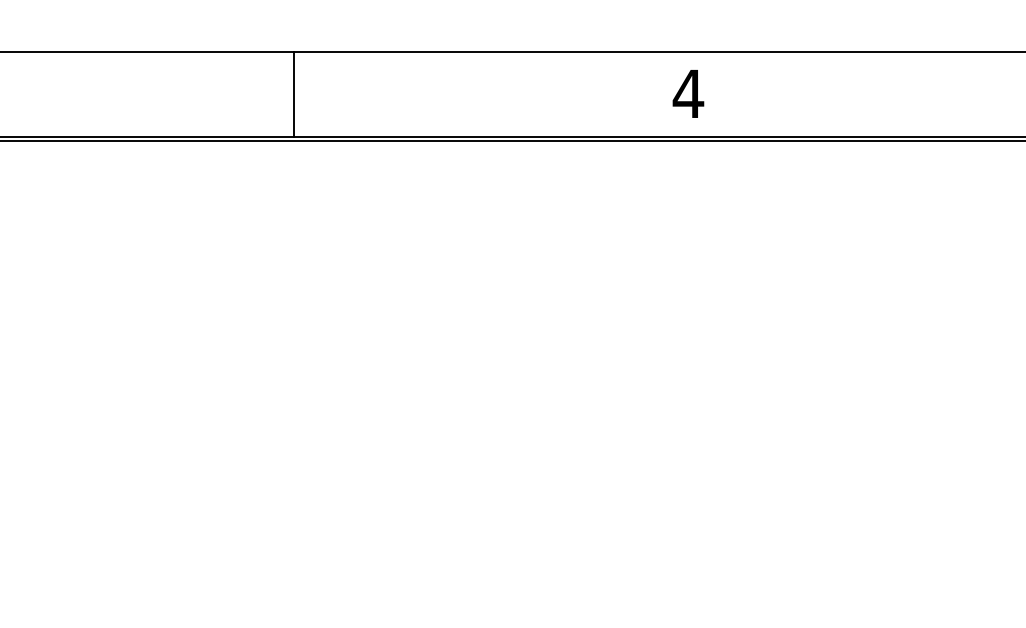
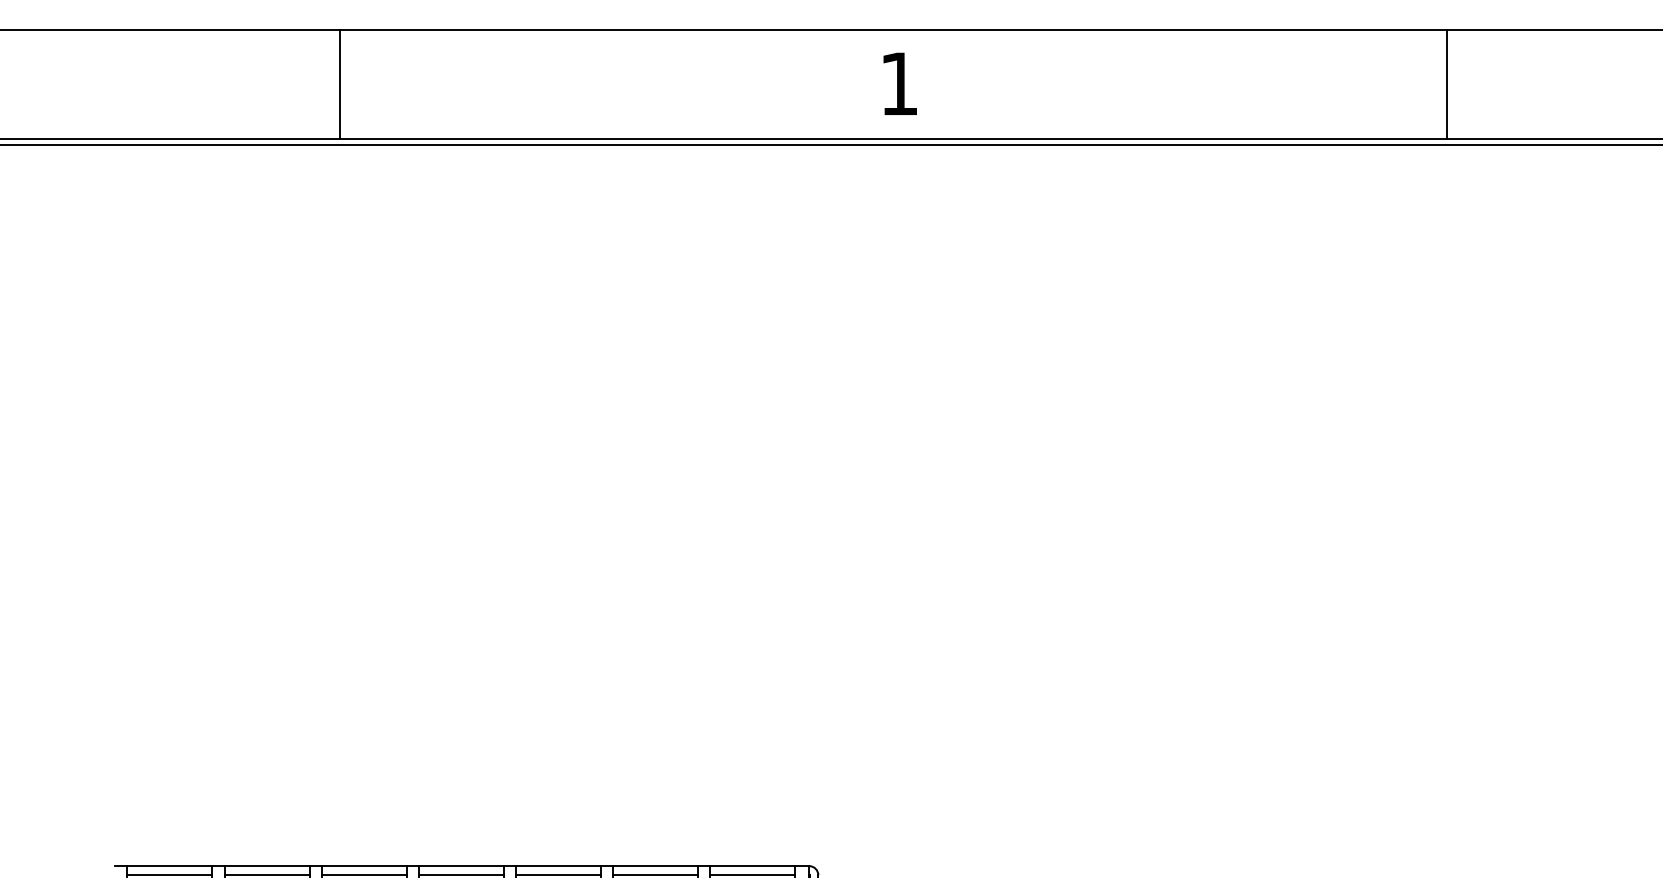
text: (687, 93) -> (898, 83), 4 -> 1
line: (293, 94) -> (339, 84), moved

